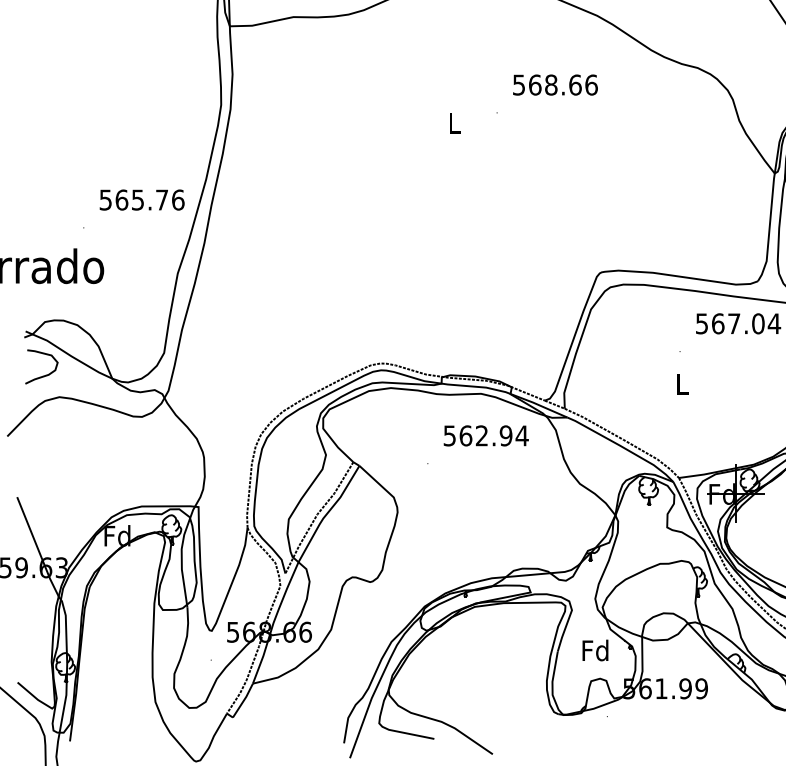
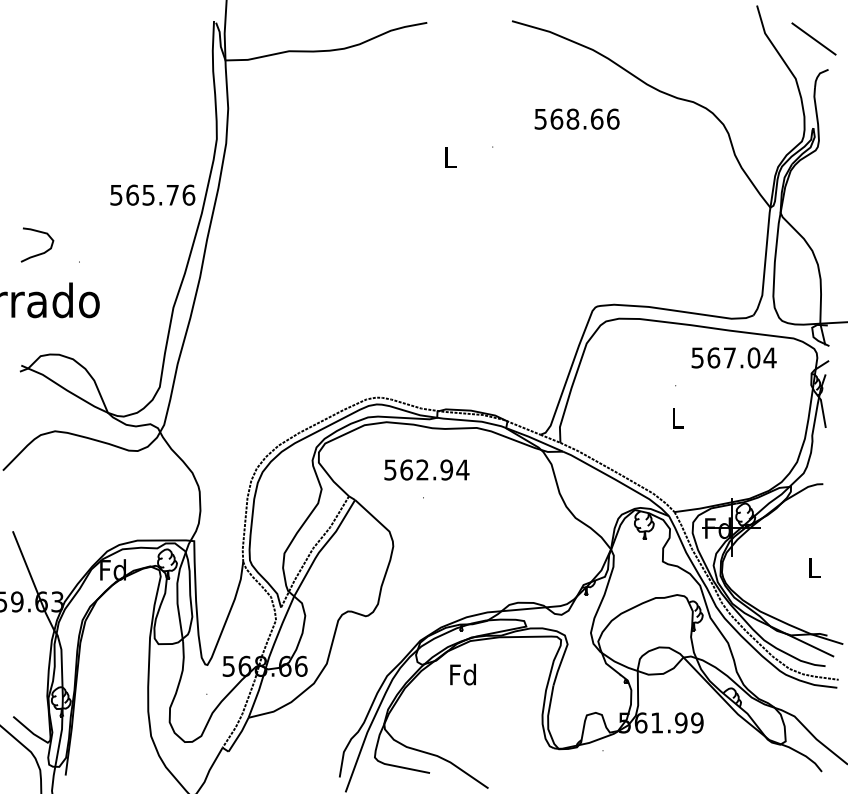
text: (554, 84) -> (576, 118), moved
text: (141, 199) -> (152, 194), moved
curve: (42, 375) -> (38, 253), moved
text: (485, 435) -> (426, 469), moved
text: (594, 650) -> (462, 674), moved

